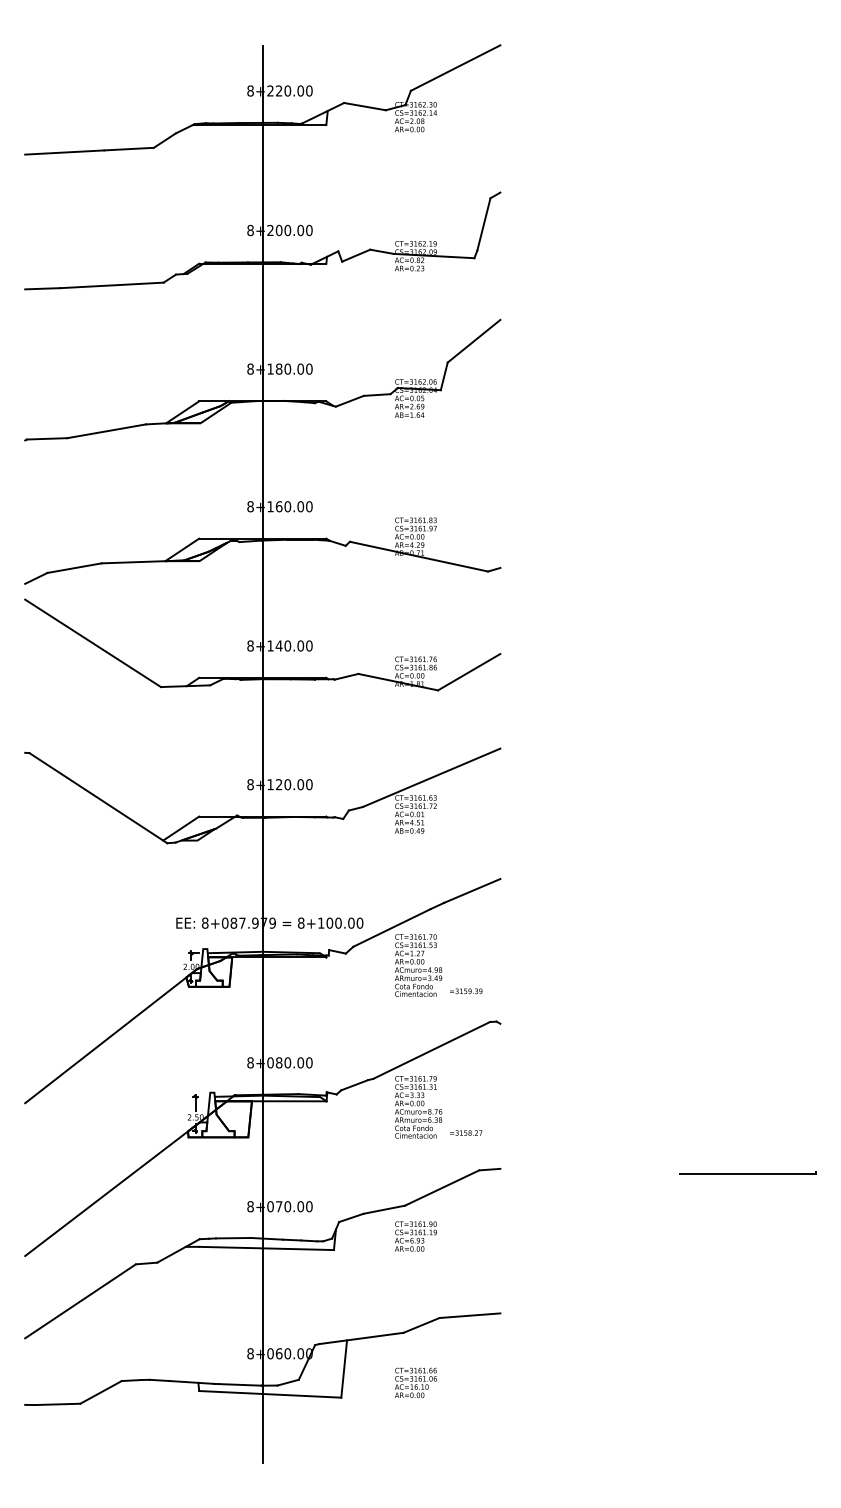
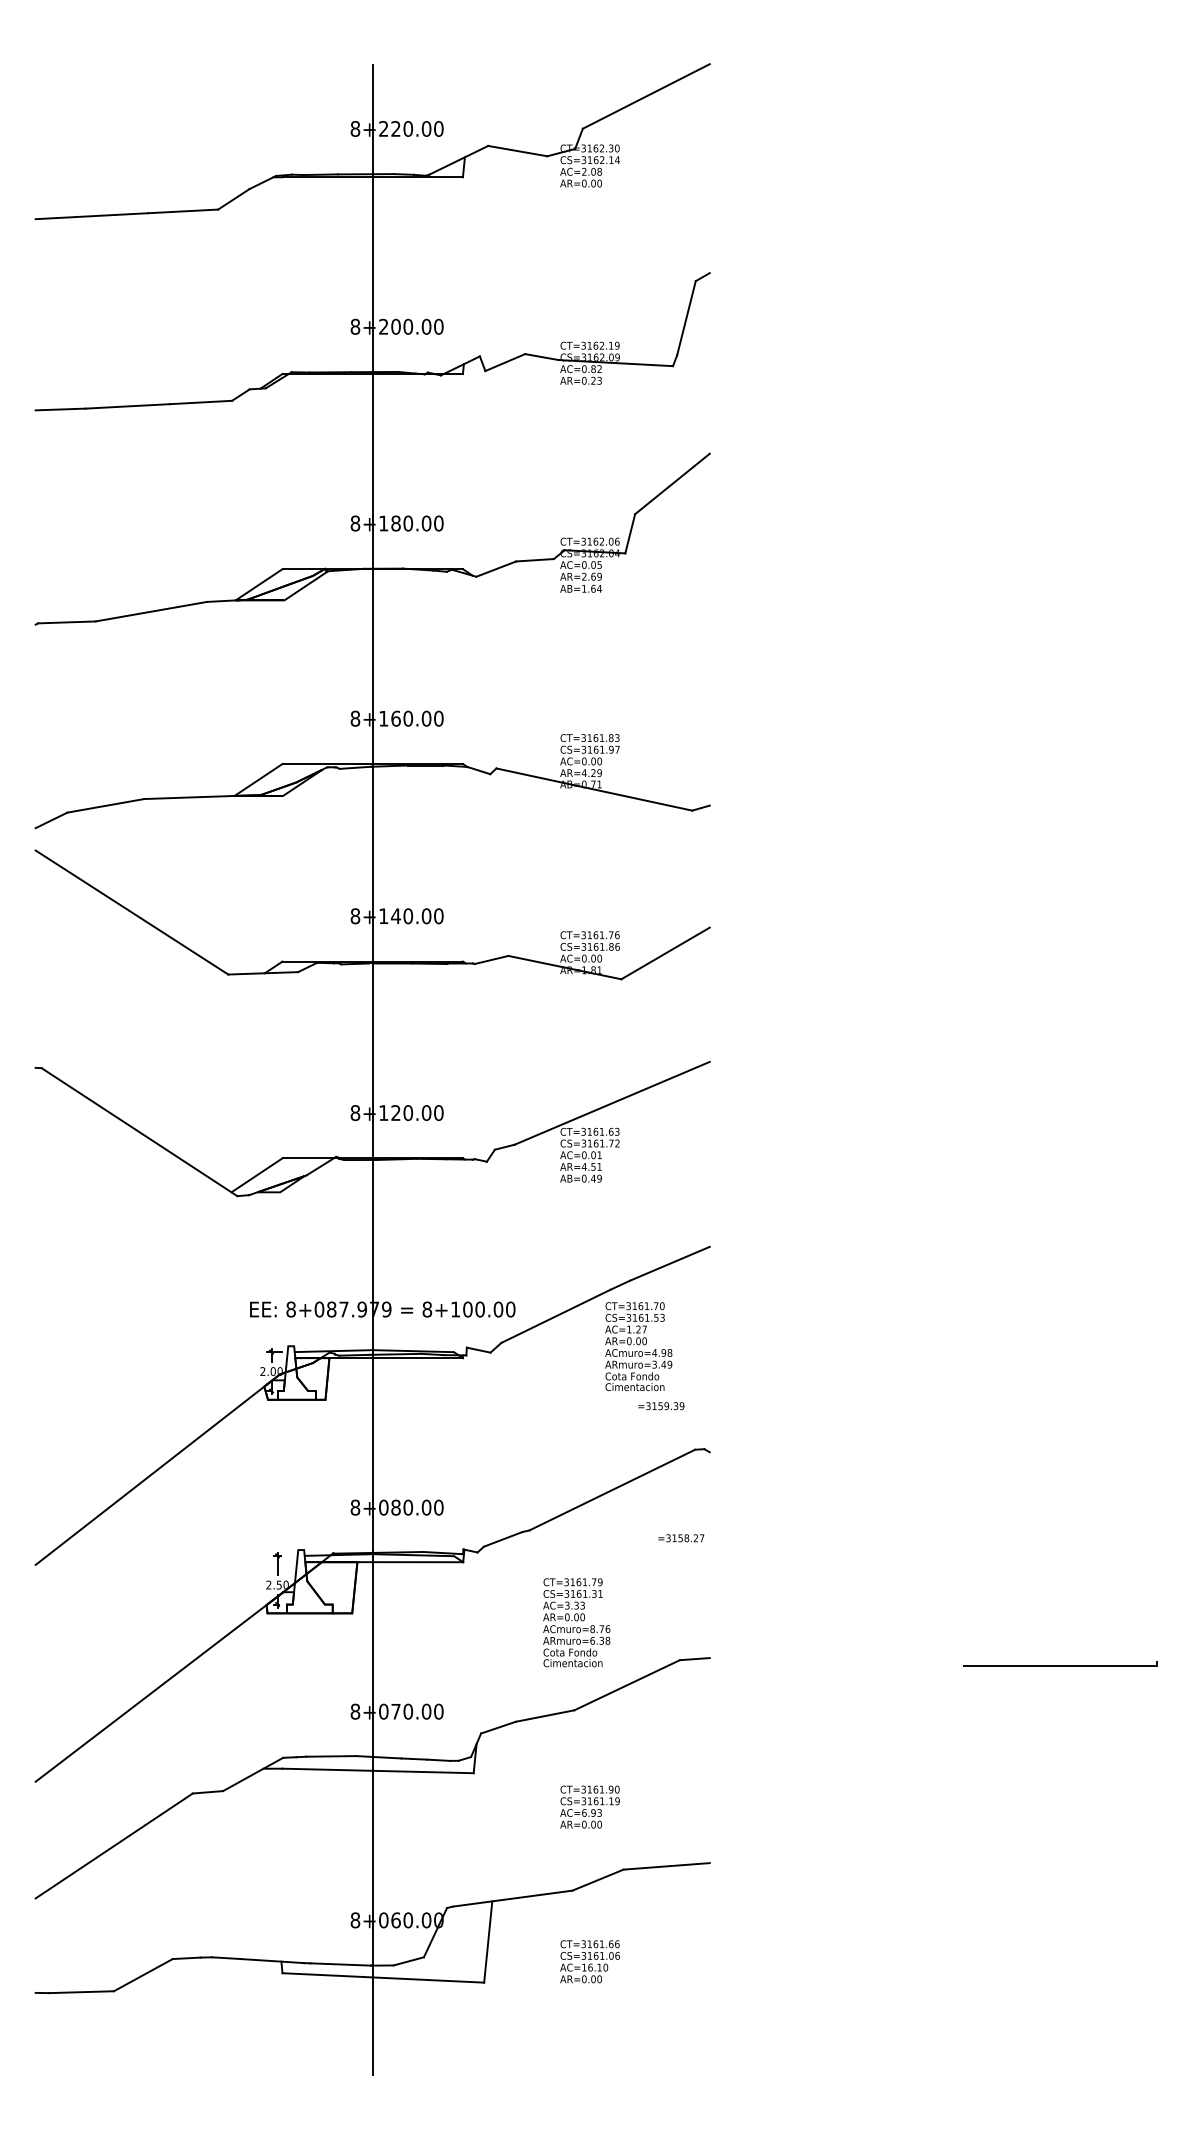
text: (418, 965) -> (638, 1346), moved
text: (418, 1107) -> (576, 1622), moved
text: (466, 1133) -> (681, 1538), moved
text: (415, 1236) -> (589, 1806), moved

